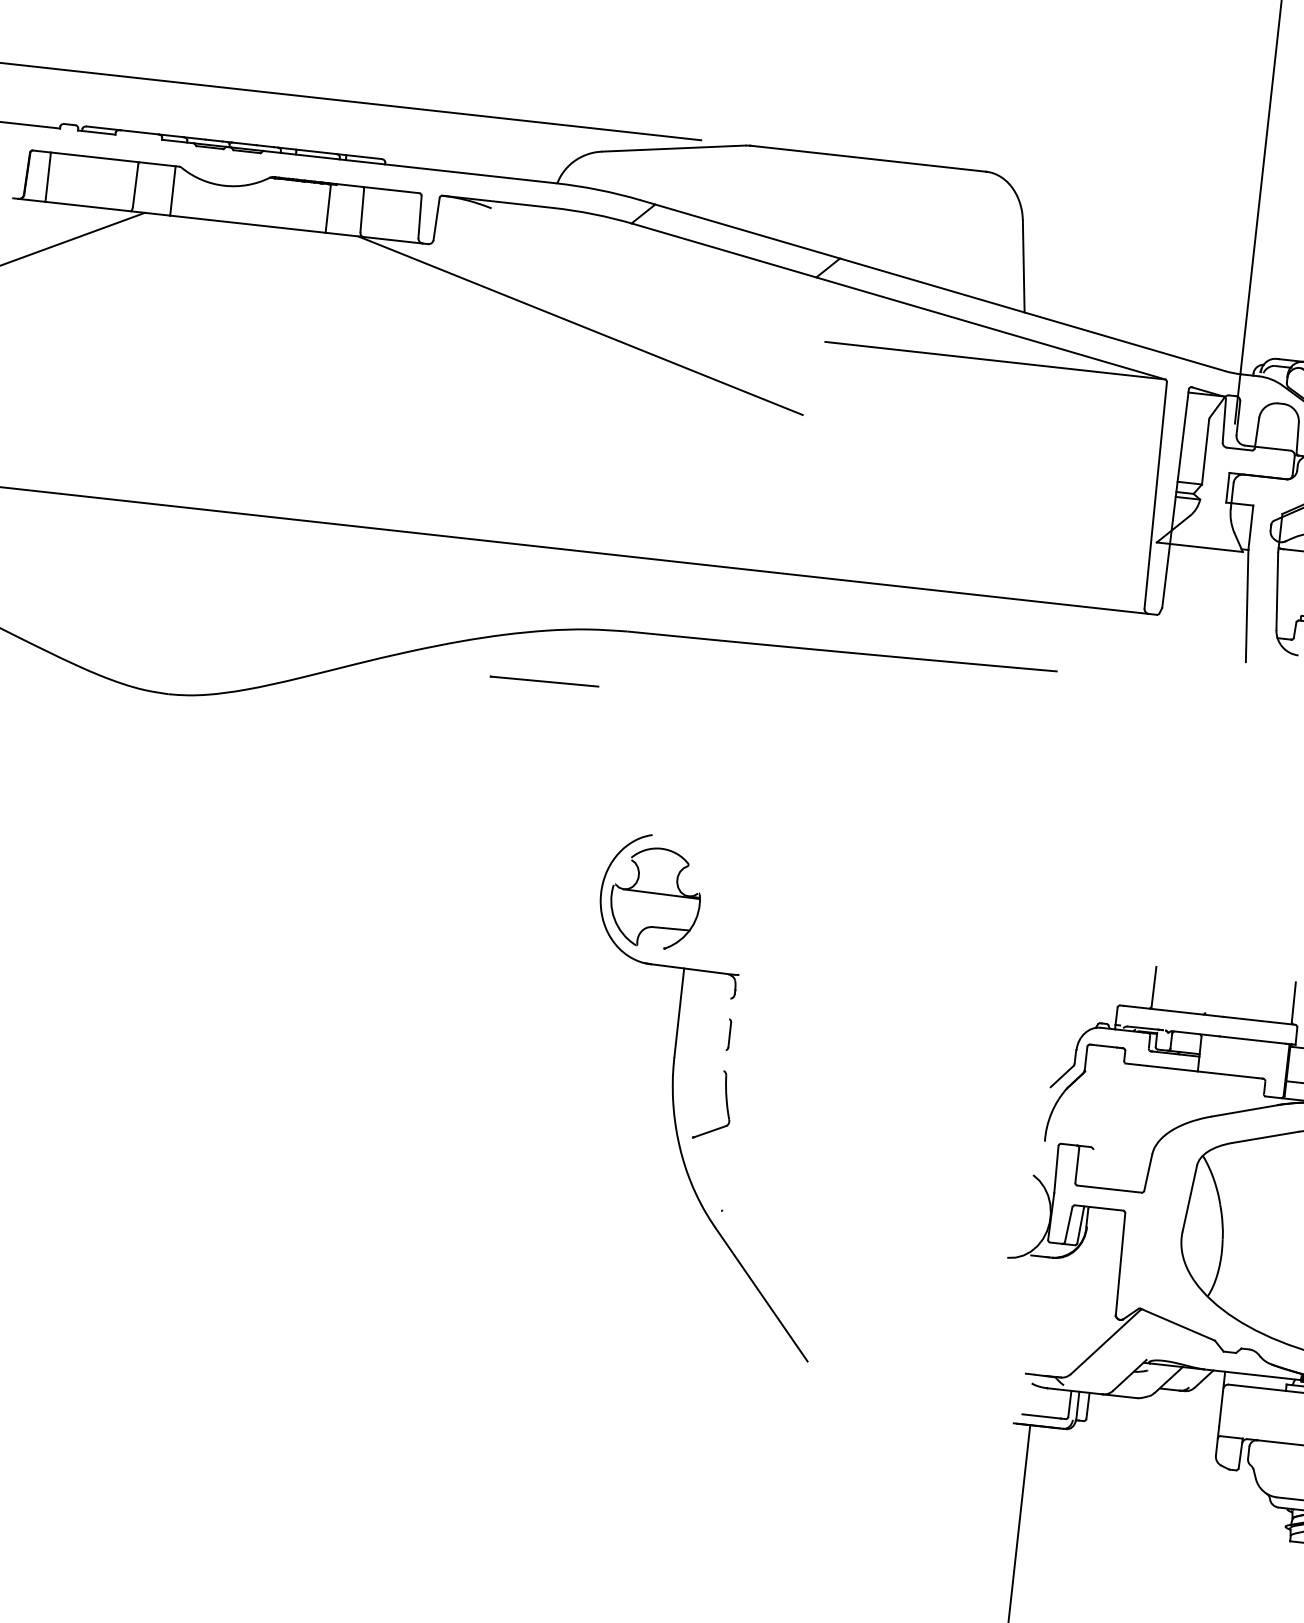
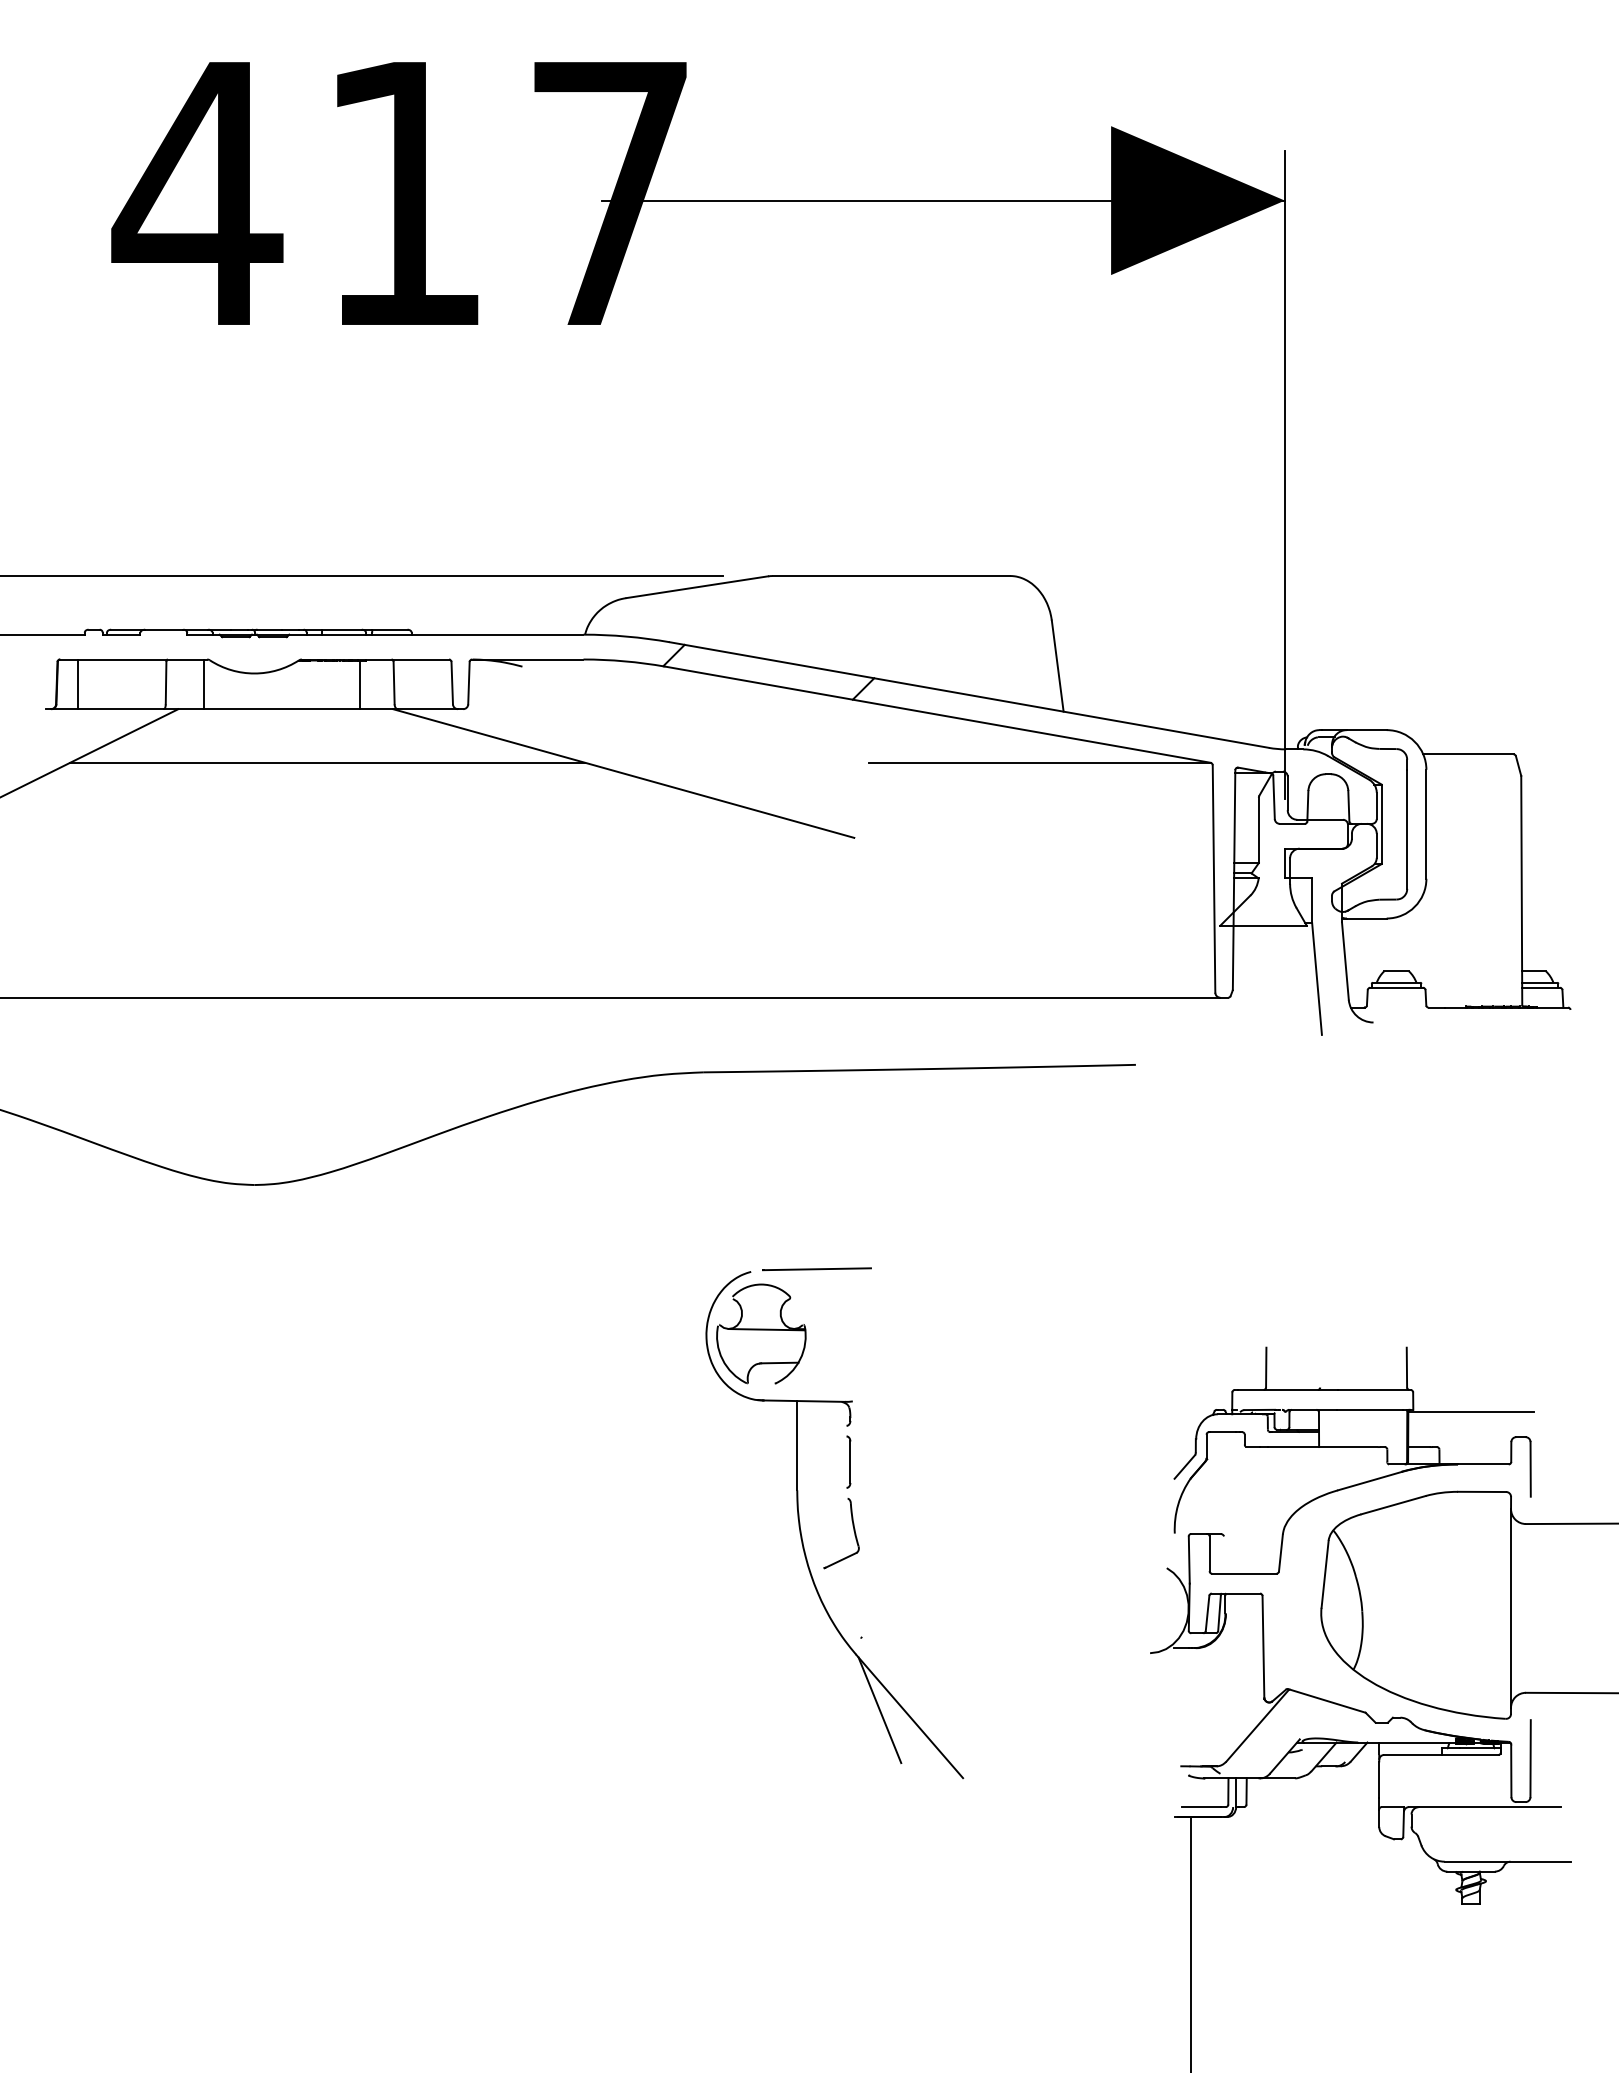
line: (287, 282) -> (327, 762), added
line: (544, 681) -> (816, 1269), moved
part: (728, 1034) -> (848, 1461), size x1.67
line: (731, 1285) -> (879, 1710), added

